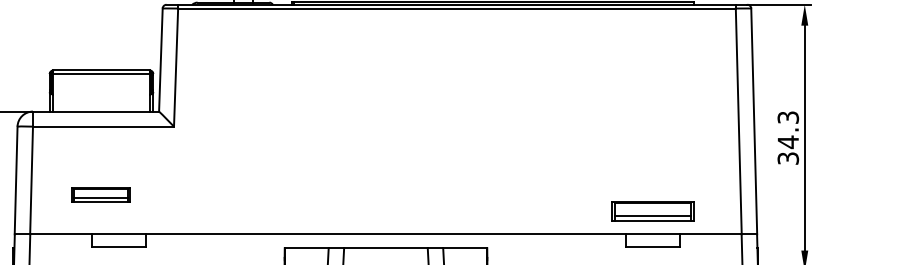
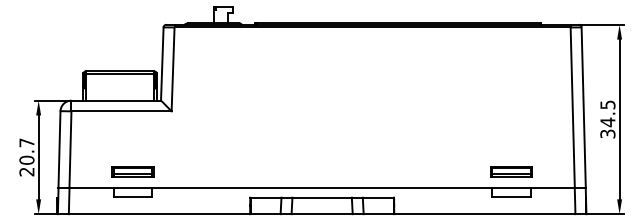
text: (787, 116) -> (607, 104), 34.3 -> 34.5
part: (100, 194) -> (132, 171), moved
part: (652, 211) -> (511, 171), size x0.71

